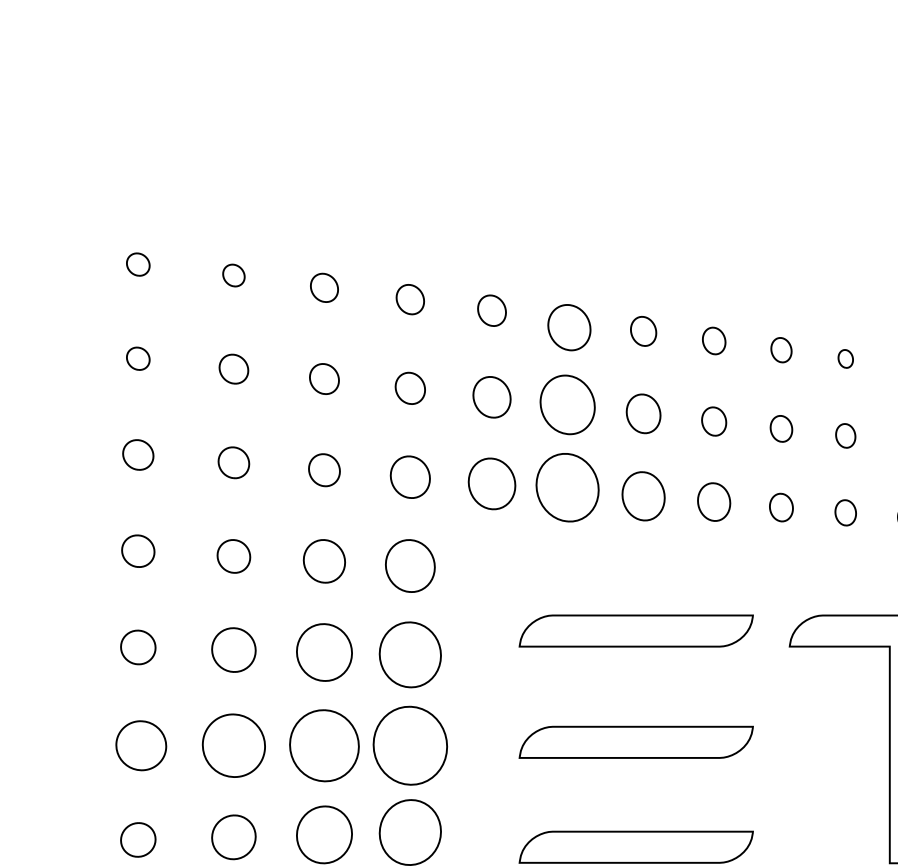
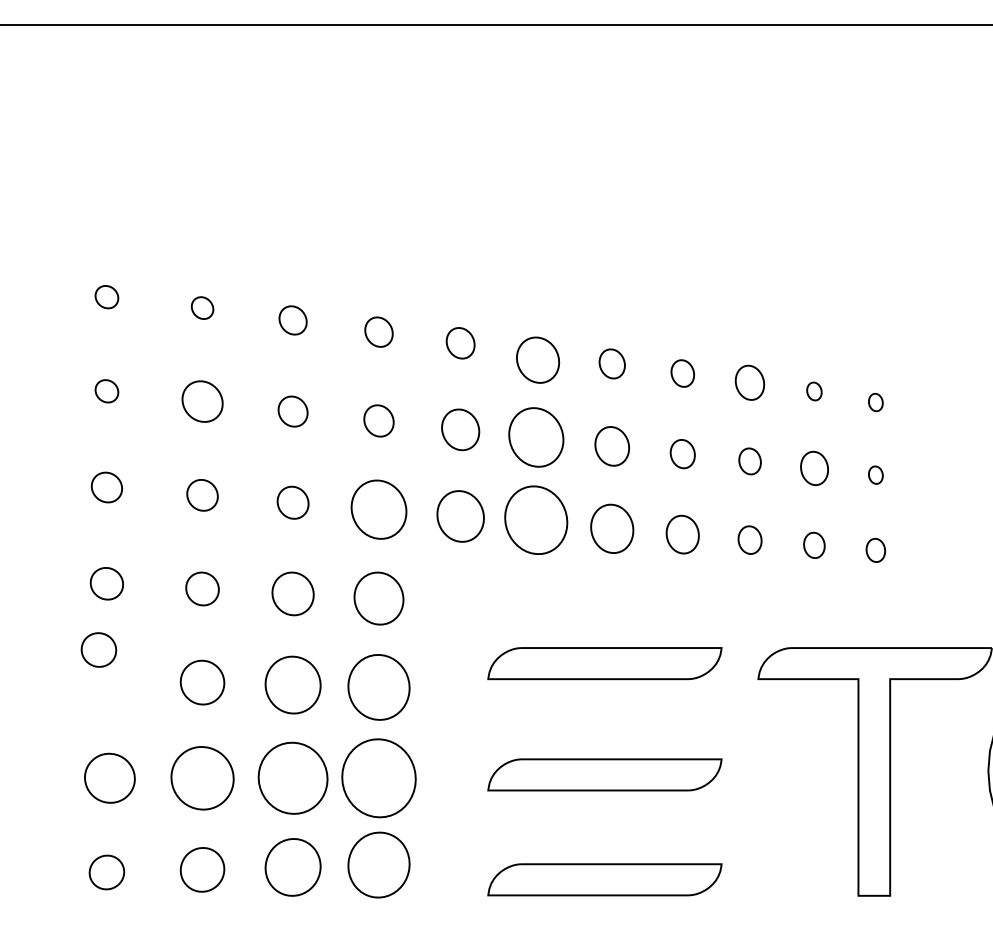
part: (781, 349) -> (750, 382), size x1.4
part: (233, 368) -> (202, 401), size x1.4
part: (844, 435) -> (813, 468), size x1.4
part: (409, 476) -> (378, 509), size x1.4
part: (137, 646) -> (98, 649), moved

